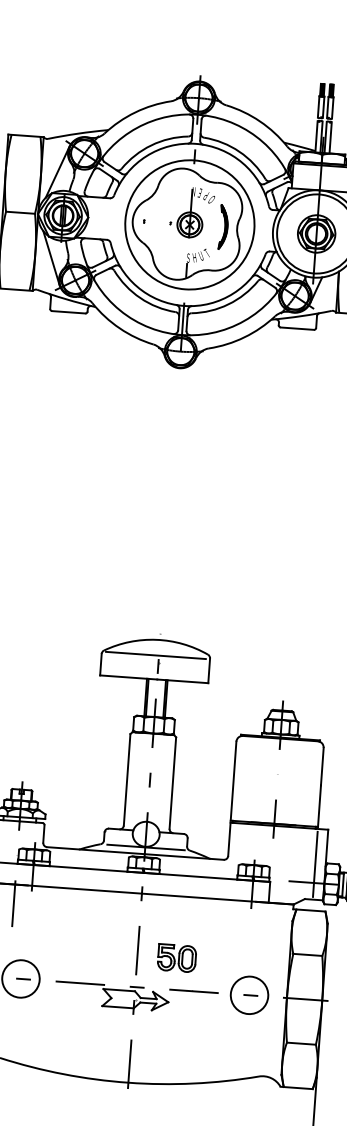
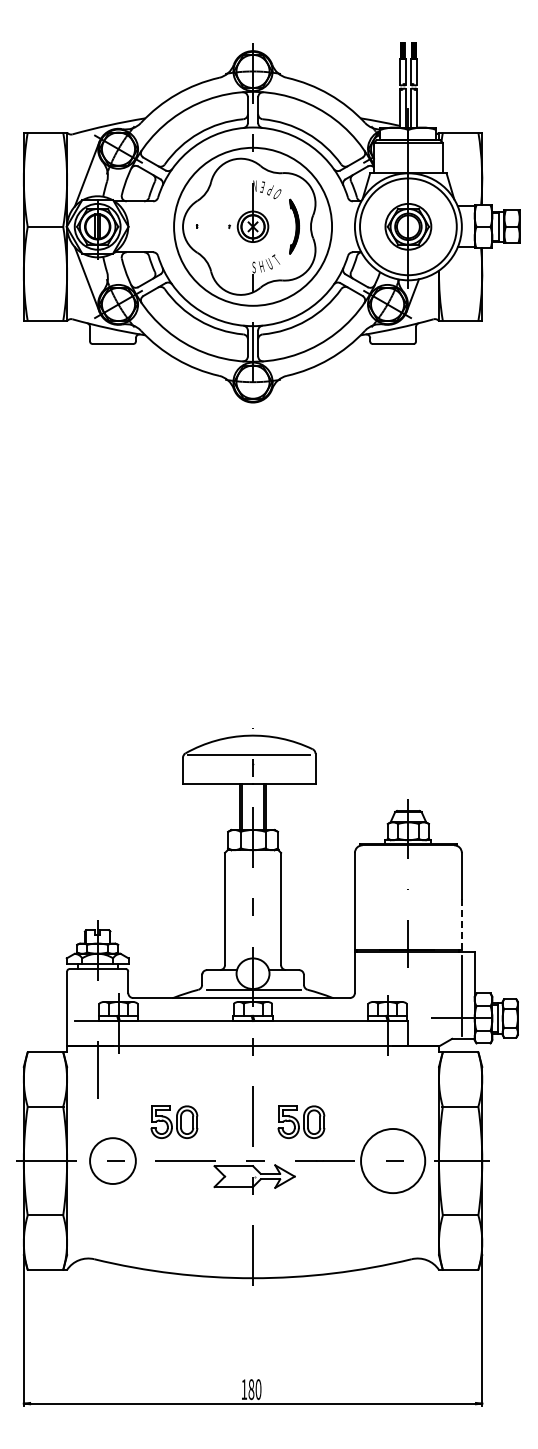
line: (319, 805) -> (461, 923), solid -> dashed
part: (73, 950) -> (174, 1121), added
circle: (249, 995) -> (393, 1161), size x1.4

